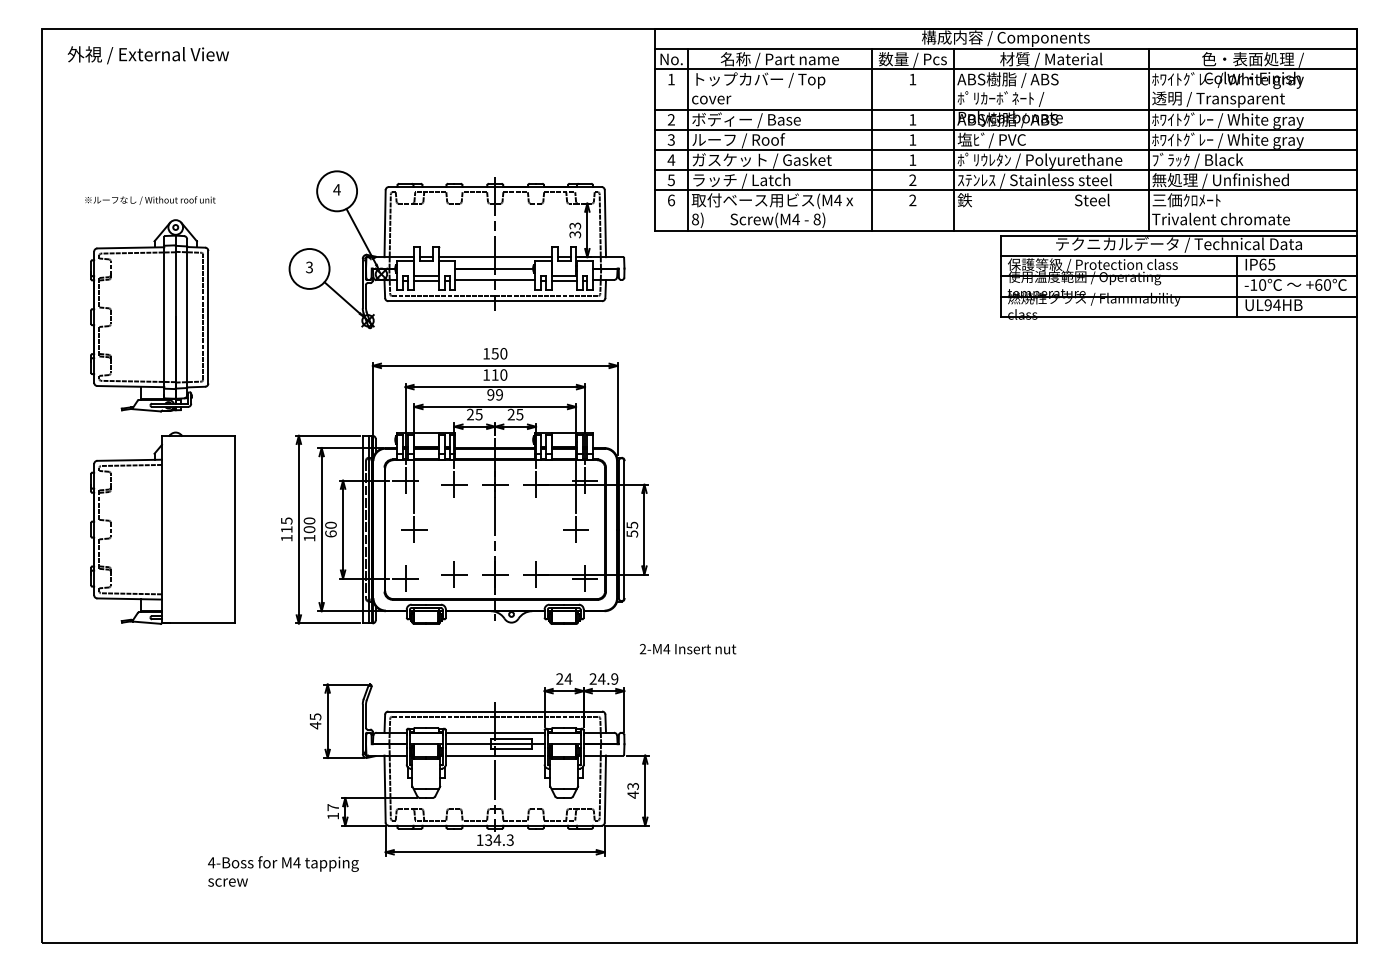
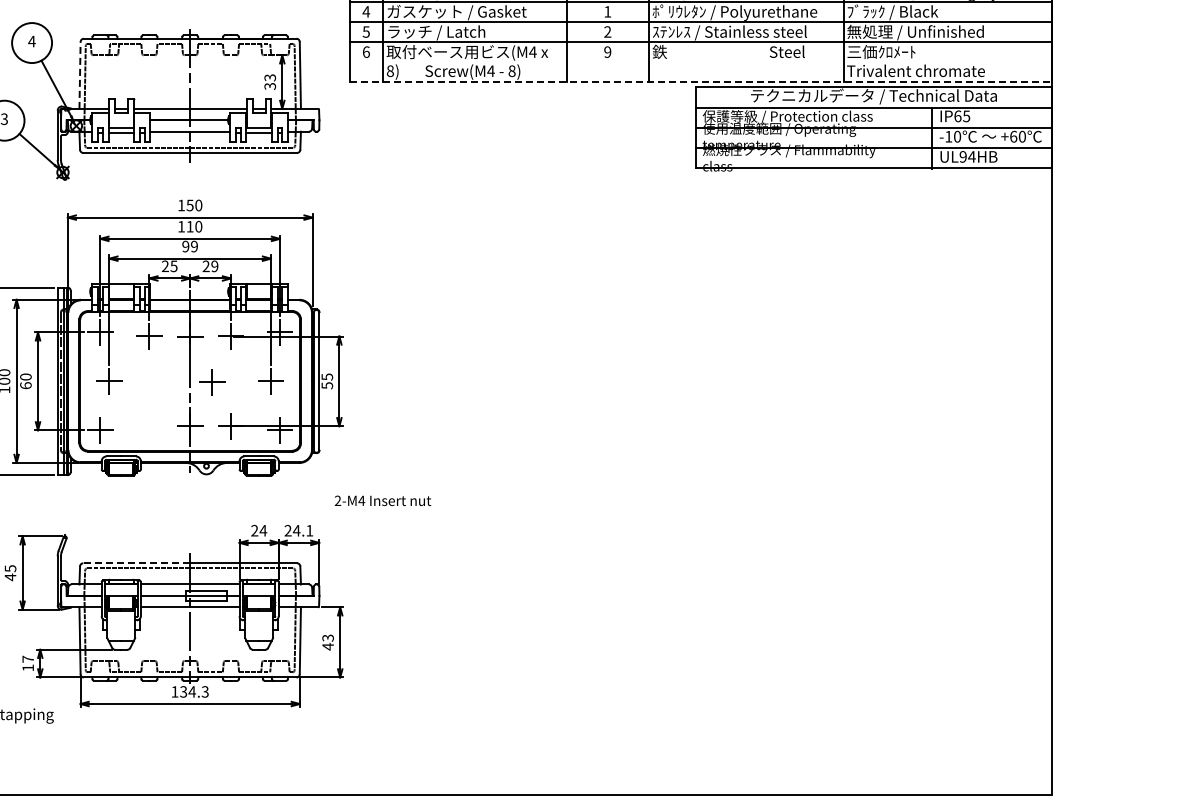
text: (912, 200) -> (607, 52), 2 -> 9
line: (385, 223) -> (80, 75), solid -> dashed
line: (1006, 230) -> (701, 82), solid -> dashed
text: (519, 414) -> (214, 266), 25 -> 29
part: (454, 574) -> (212, 382), moved
text: (614, 678) -> (309, 530), 24.9 -> 24.1
line: (441, 711) -> (136, 563), solid -> dashed

